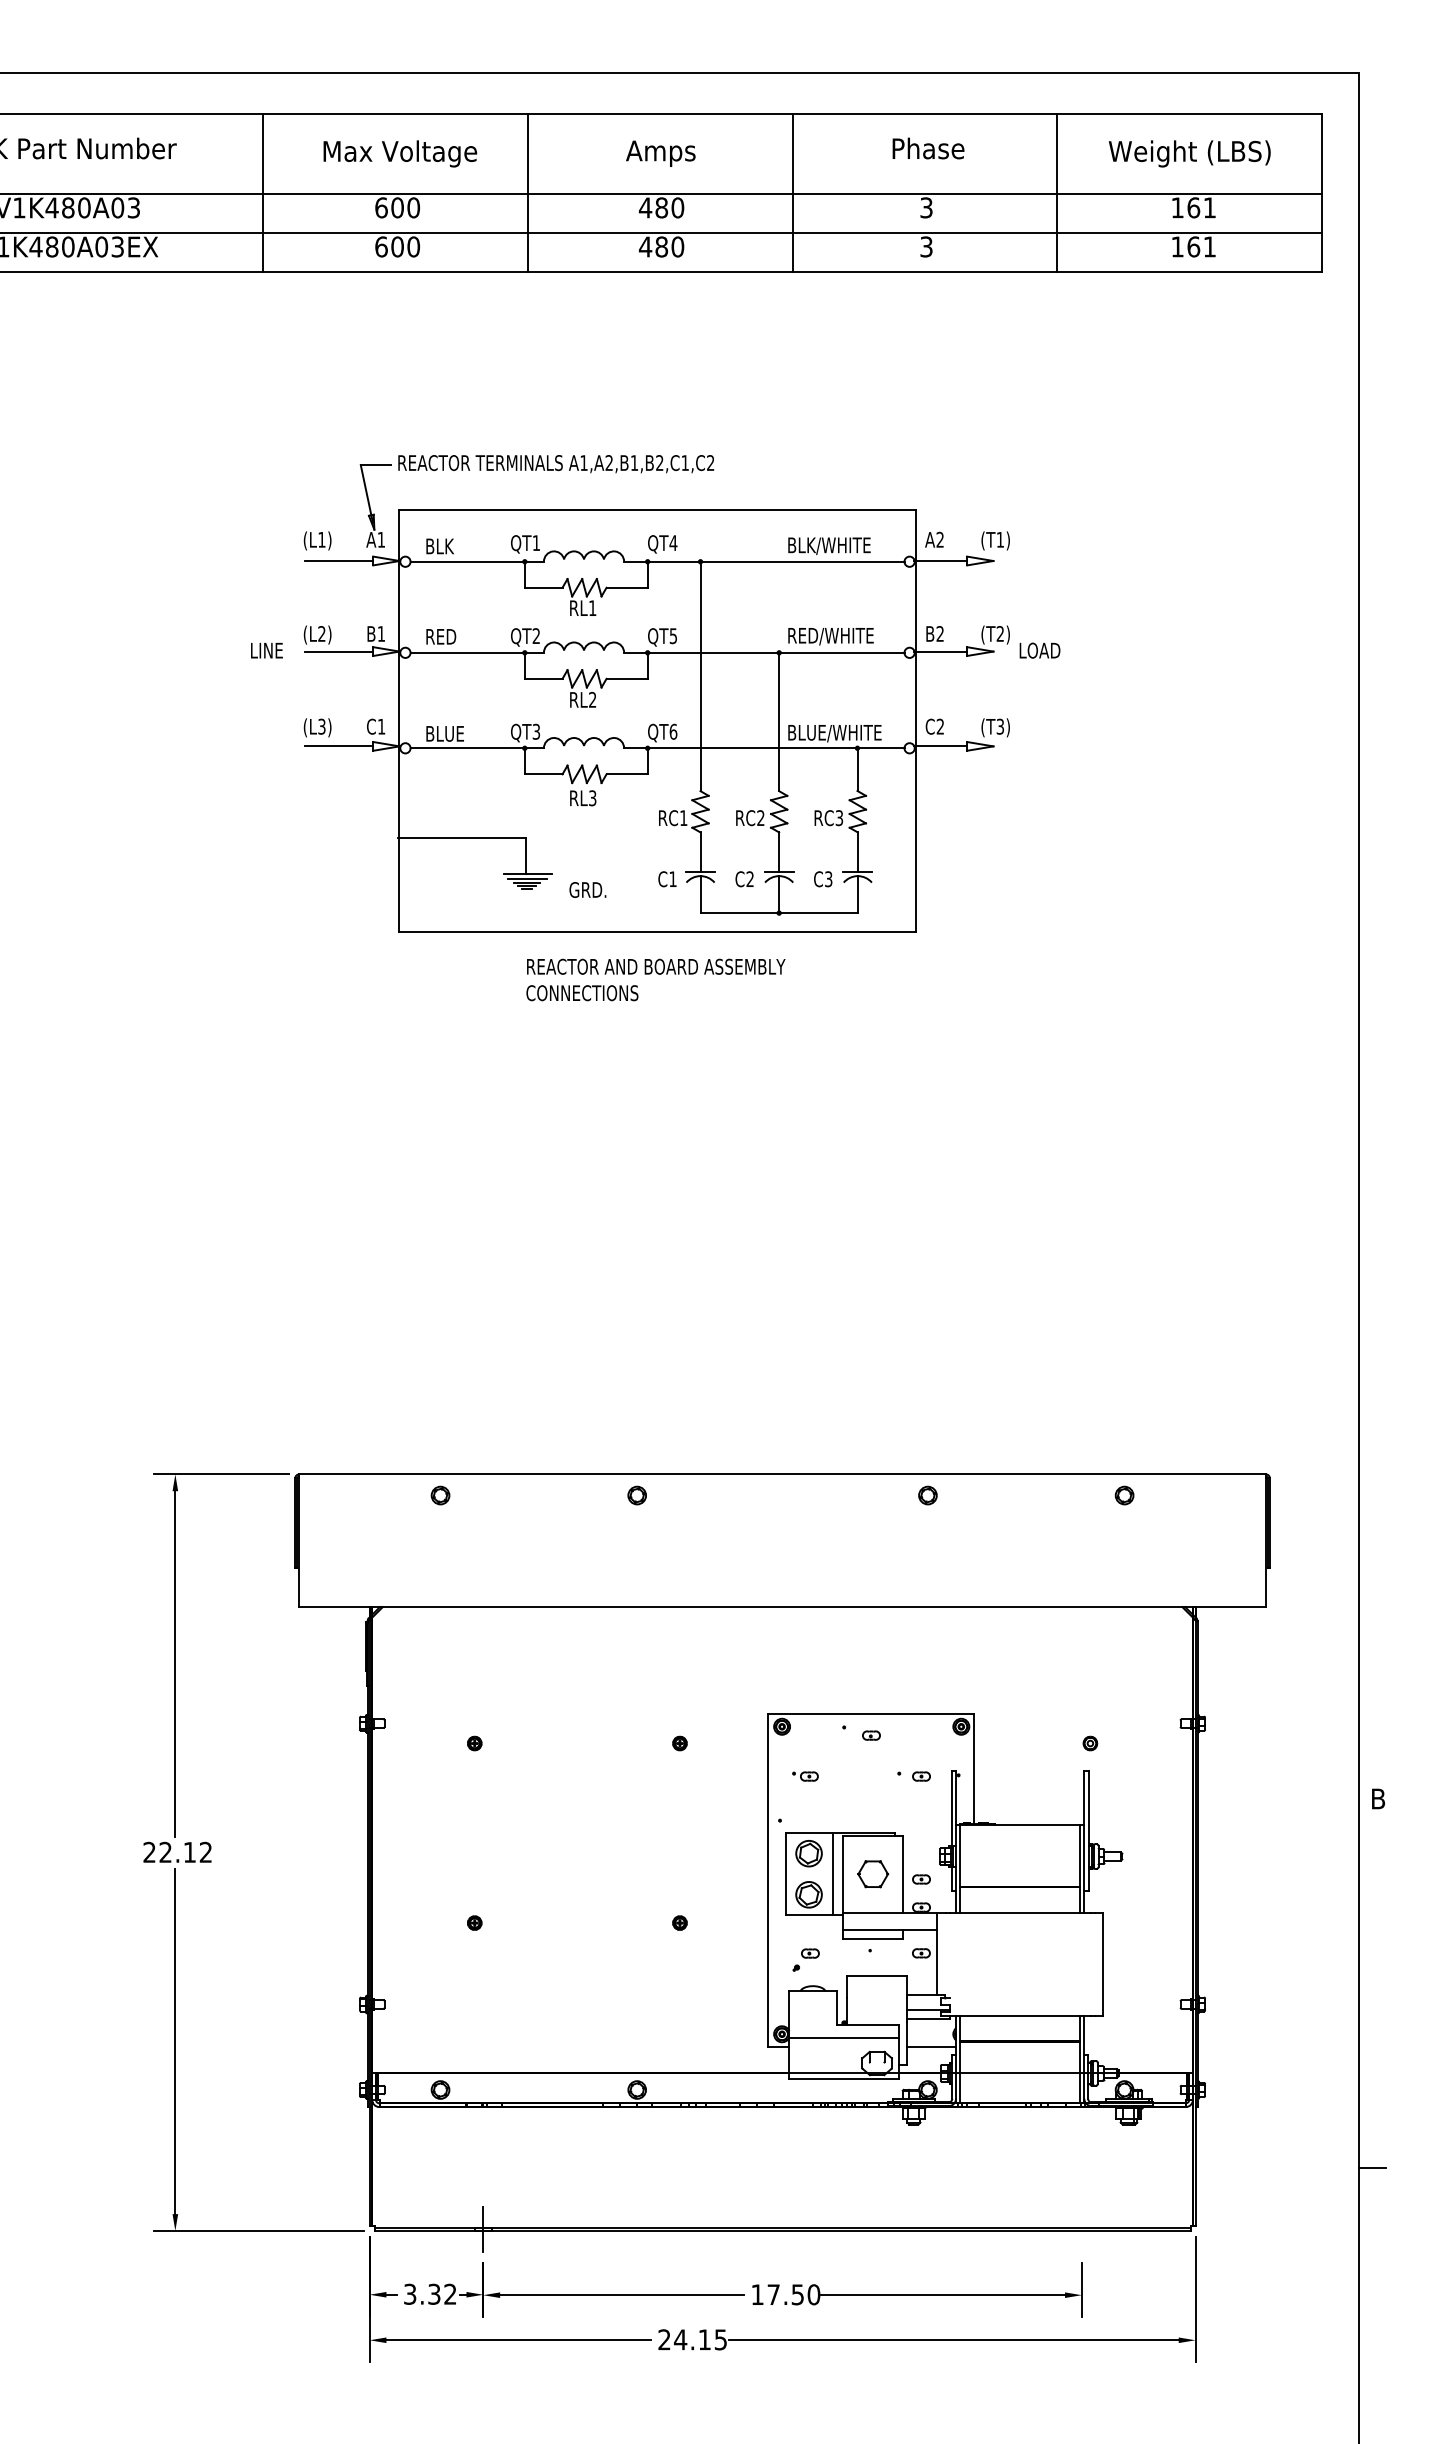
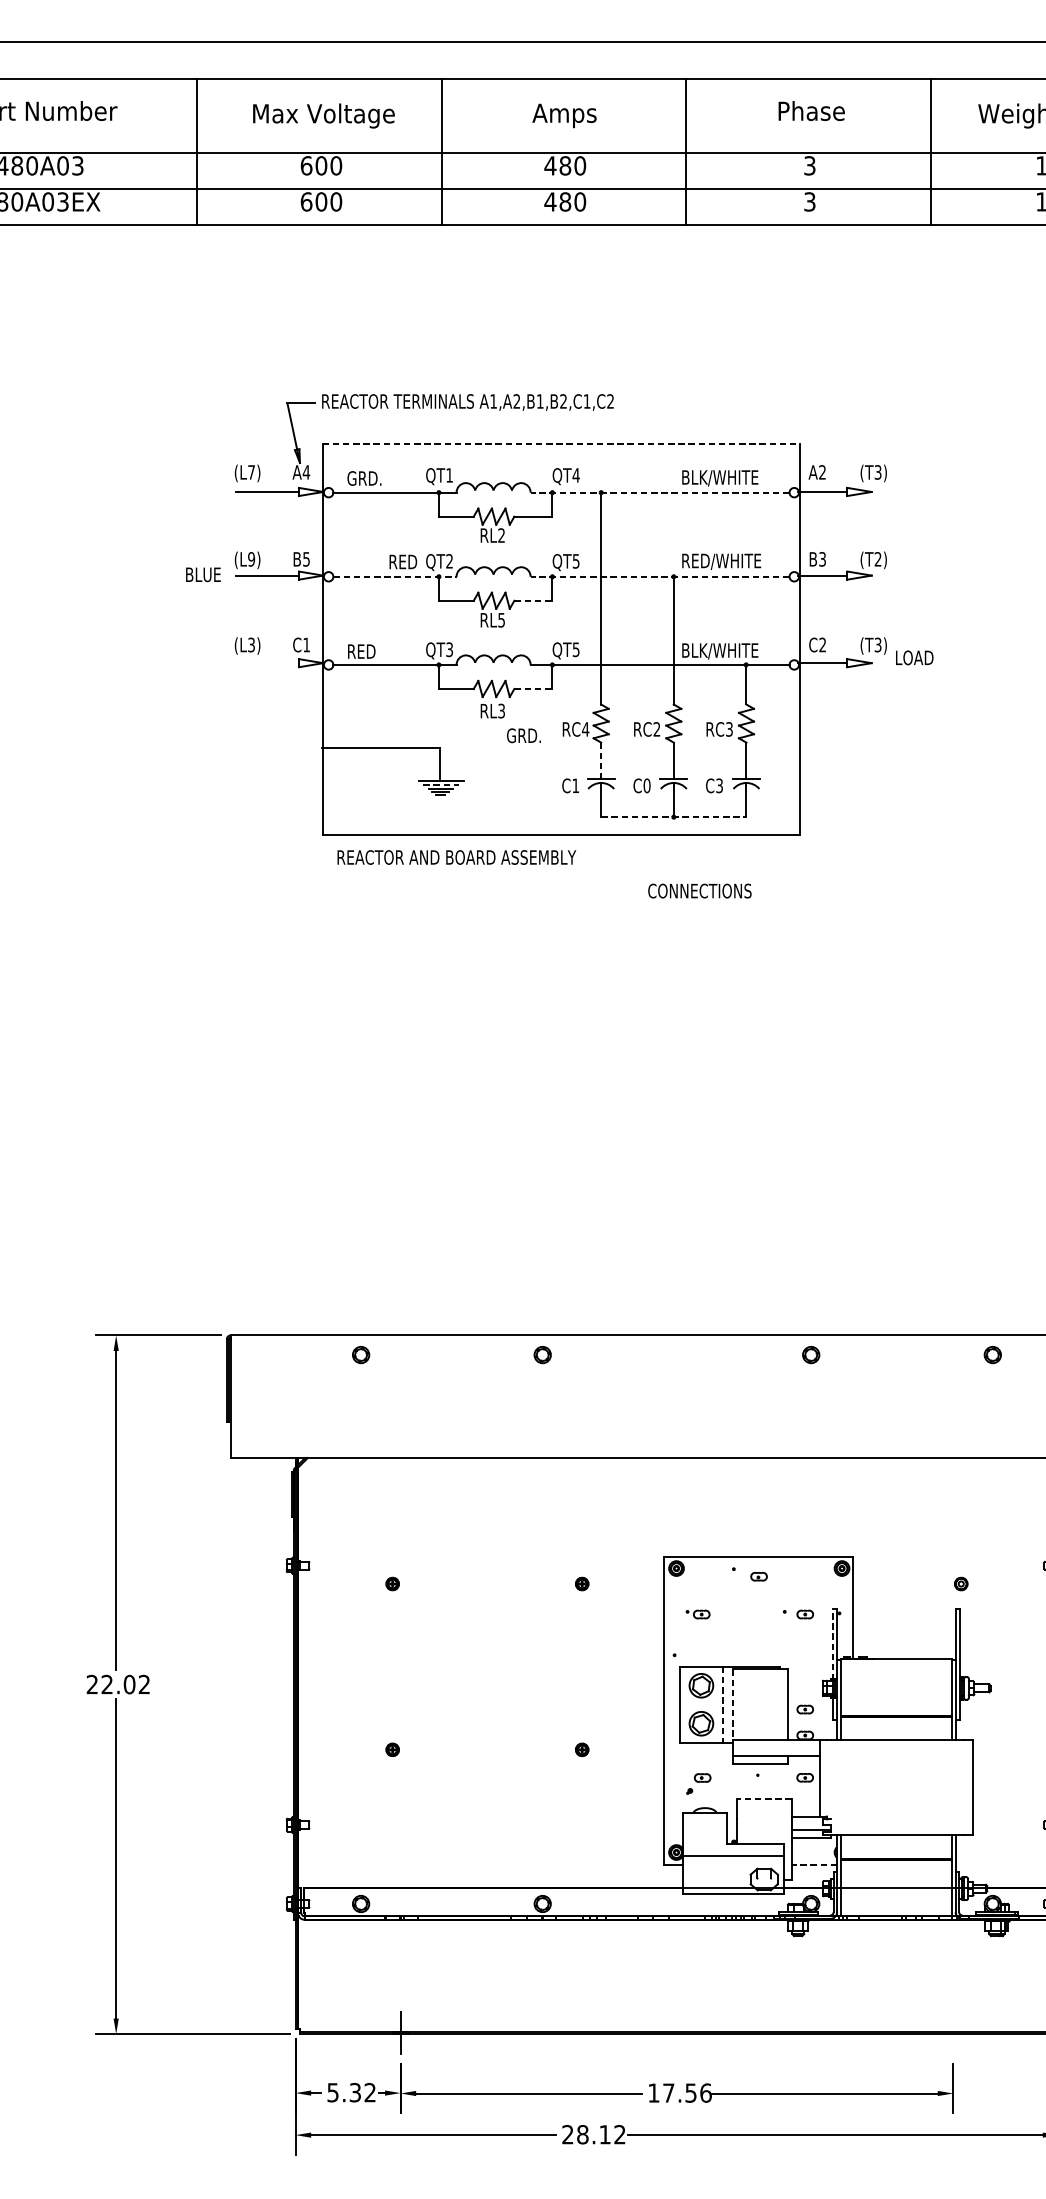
line: (657, 509) -> (561, 444), solid -> dashed
text: (321, 539) -> (251, 472), (L1) -> (L7)
text: (381, 539) -> (306, 472), A1 -> A4
text: (999, 539) -> (877, 472), (T1) -> (T3)
text: (443, 546) -> (363, 478), BLK -> GRD.
line: (763, 561) -> (659, 492), solid -> dashed
text: (592, 607) -> (501, 534), RL1 -> RL2
text: (321, 633) -> (251, 558), (L2) -> (L9)
text: (380, 633) -> (305, 558), B1 -> B5
text: (939, 633) -> (821, 558), B2 -> B3
text: (441, 636) -> (403, 561), moved
text: (270, 650) -> (204, 574), LINE -> BLUE
text: (1039, 650) -> (914, 657), moved
line: (477, 652) -> (395, 576), solid -> dashed
line: (763, 652) -> (659, 576), solid -> dashed
line: (627, 678) -> (533, 600), solid -> dashed
text: (592, 699) -> (501, 619), RL2 -> RL5
text: (673, 731) -> (576, 649), QT6 -> QT5
text: (445, 733) -> (365, 651), BLUE -> RED
text: (844, 733) -> (734, 651), BLUE/WHITE -> BLK/WHITE
line: (339, 746) -> (267, 663), removed
line: (627, 774) -> (533, 689), solid -> dashed
text: (683, 817) -> (585, 728), RC1 -> RC4
line: (700, 852) -> (601, 761), solid -> dashed
line: (527, 878) -> (441, 785), solid -> dashed
text: (750, 879) -> (647, 786), C2 -> C0
text: (587, 889) -> (523, 735), moved
line: (779, 913) -> (674, 817), solid -> dashed
text: (656, 966) -> (457, 857), moved
text: (582, 993) -> (699, 891), moved
line: (951, 1809) -> (832, 1644), solid -> dashed
text: (189, 1851) -> (129, 1683), 22.12 -> 22.02
line: (832, 1874) -> (723, 1704), solid -> dashed
line: (843, 1874) -> (733, 1704), solid -> dashed
part: (873, 1874) -> (760, 1704), removed
line: (877, 1976) -> (764, 1799), solid -> dashed
line: (931, 2047) -> (814, 1864), solid -> dashed
text: (410, 2293) -> (333, 2091), 3.32 -> 5.32
text: (813, 2294) -> (705, 2092), 17.50 -> 17.56
text: (700, 2339) -> (601, 2134), 24.15 -> 28.12

